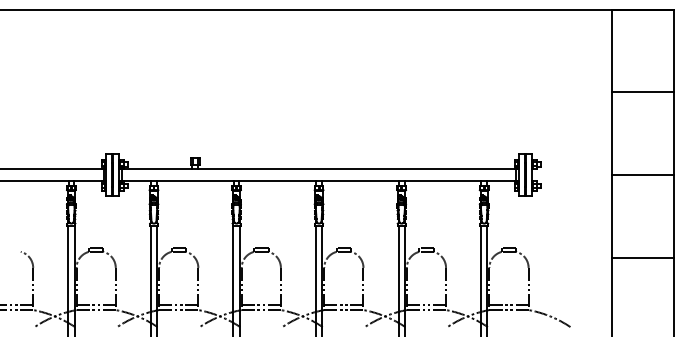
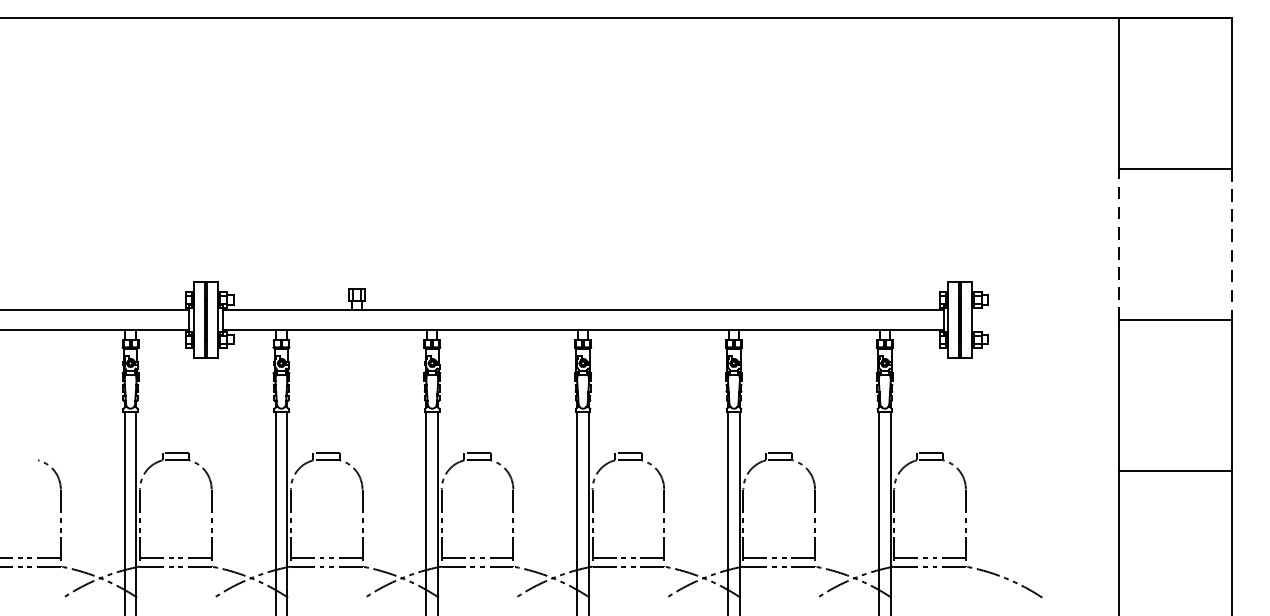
line: (612, 133) -> (1119, 244), solid -> dashed
line: (674, 134) -> (1232, 245), solid -> dashed

